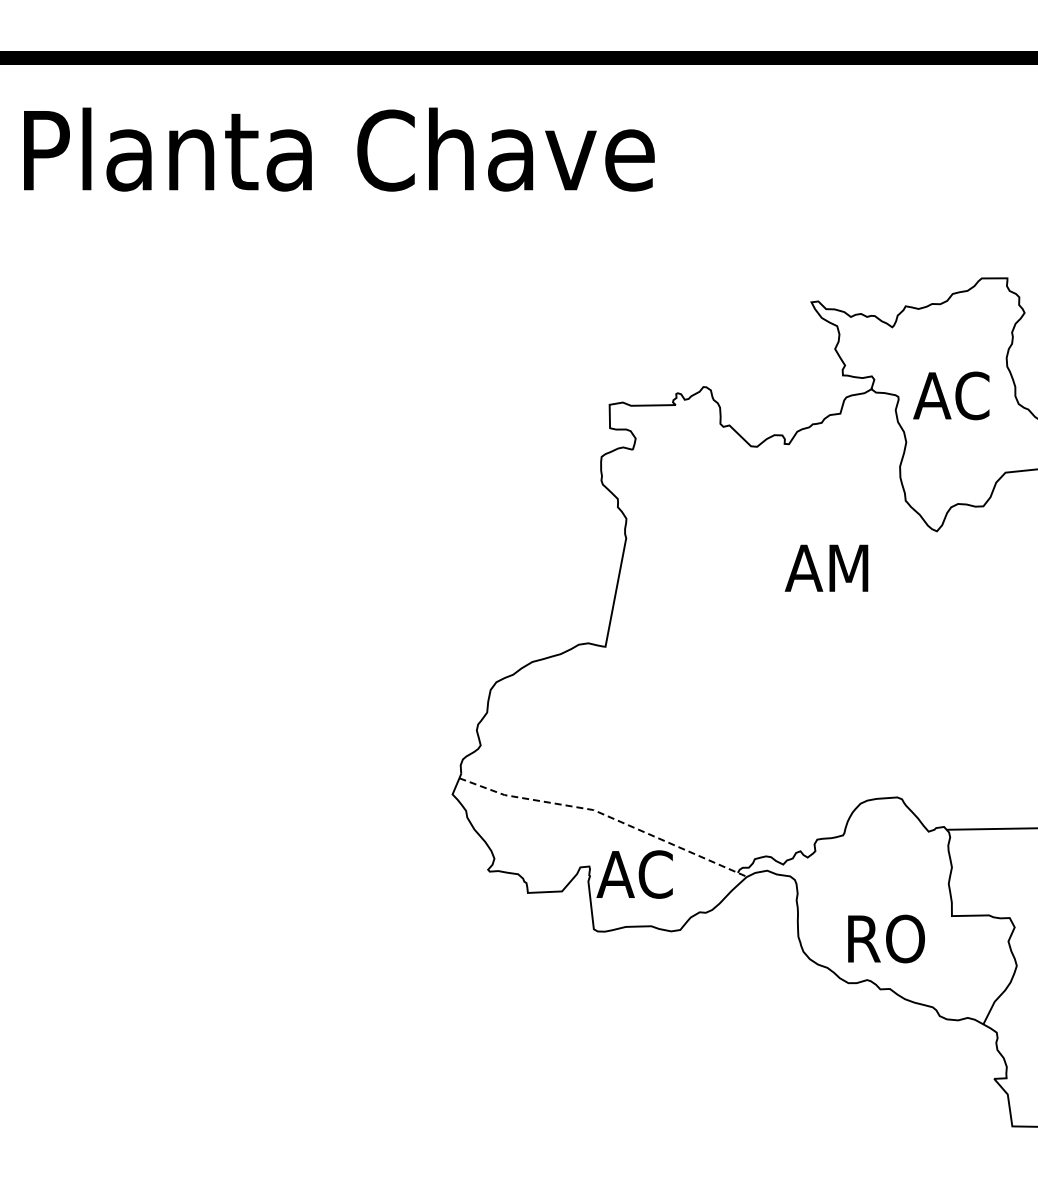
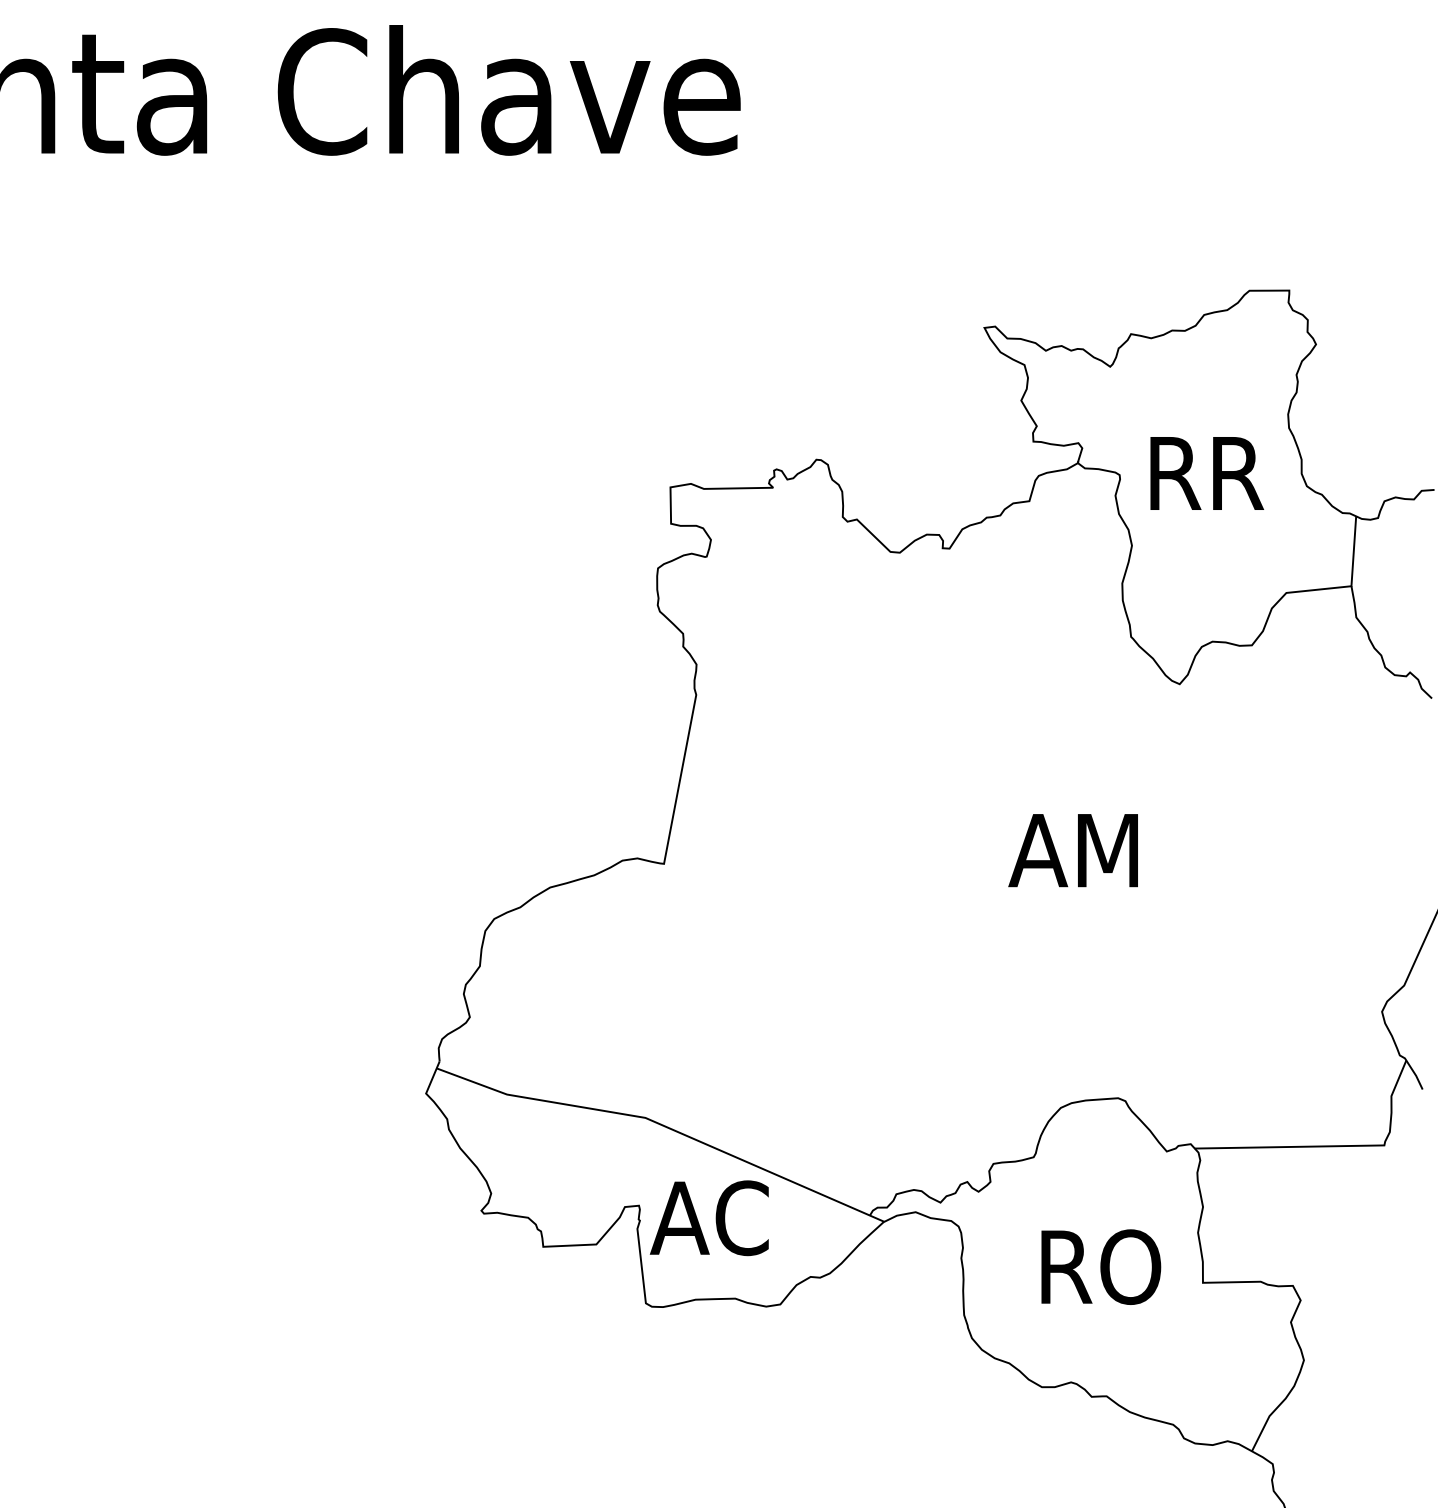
text: (952, 395) -> (1203, 472), AC -> RR
text: (826, 567) -> (1073, 849), moved
line: (605, 815) -> (664, 1126), dashed -> solid
text: (886, 938) -> (1101, 1266), moved

